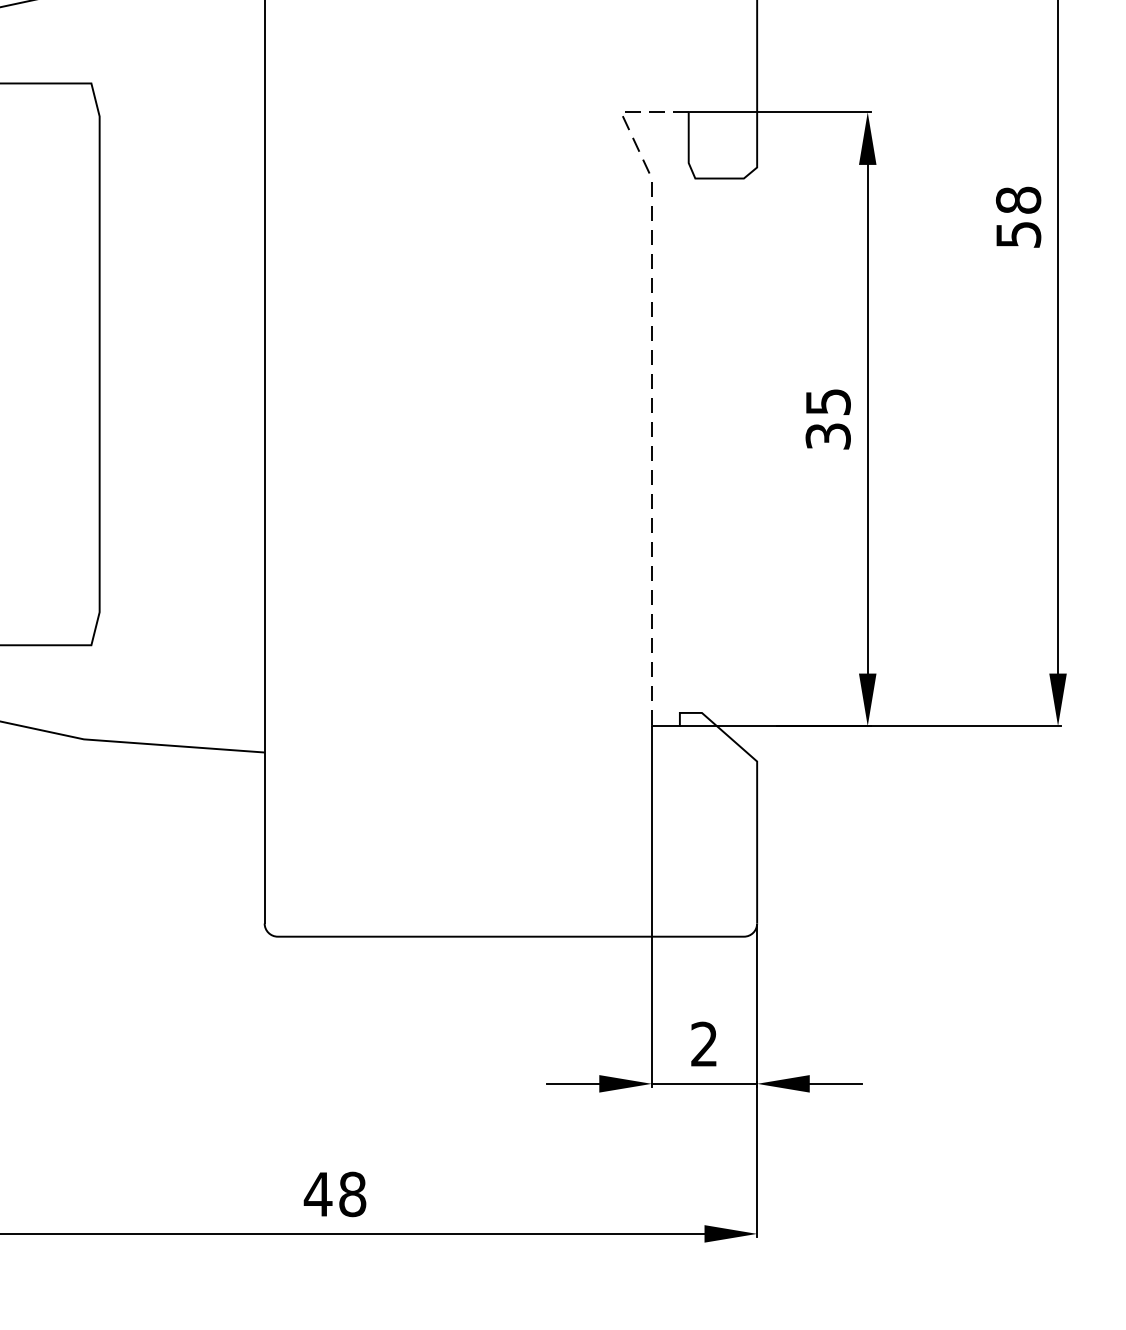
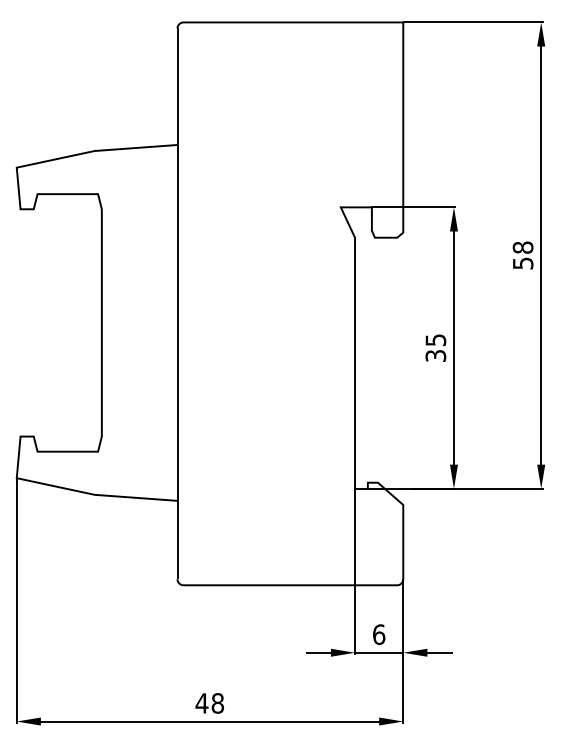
line: (652, 378) -> (355, 329), dashed -> solid
text: (705, 1044) -> (379, 634), 2 -> 6

